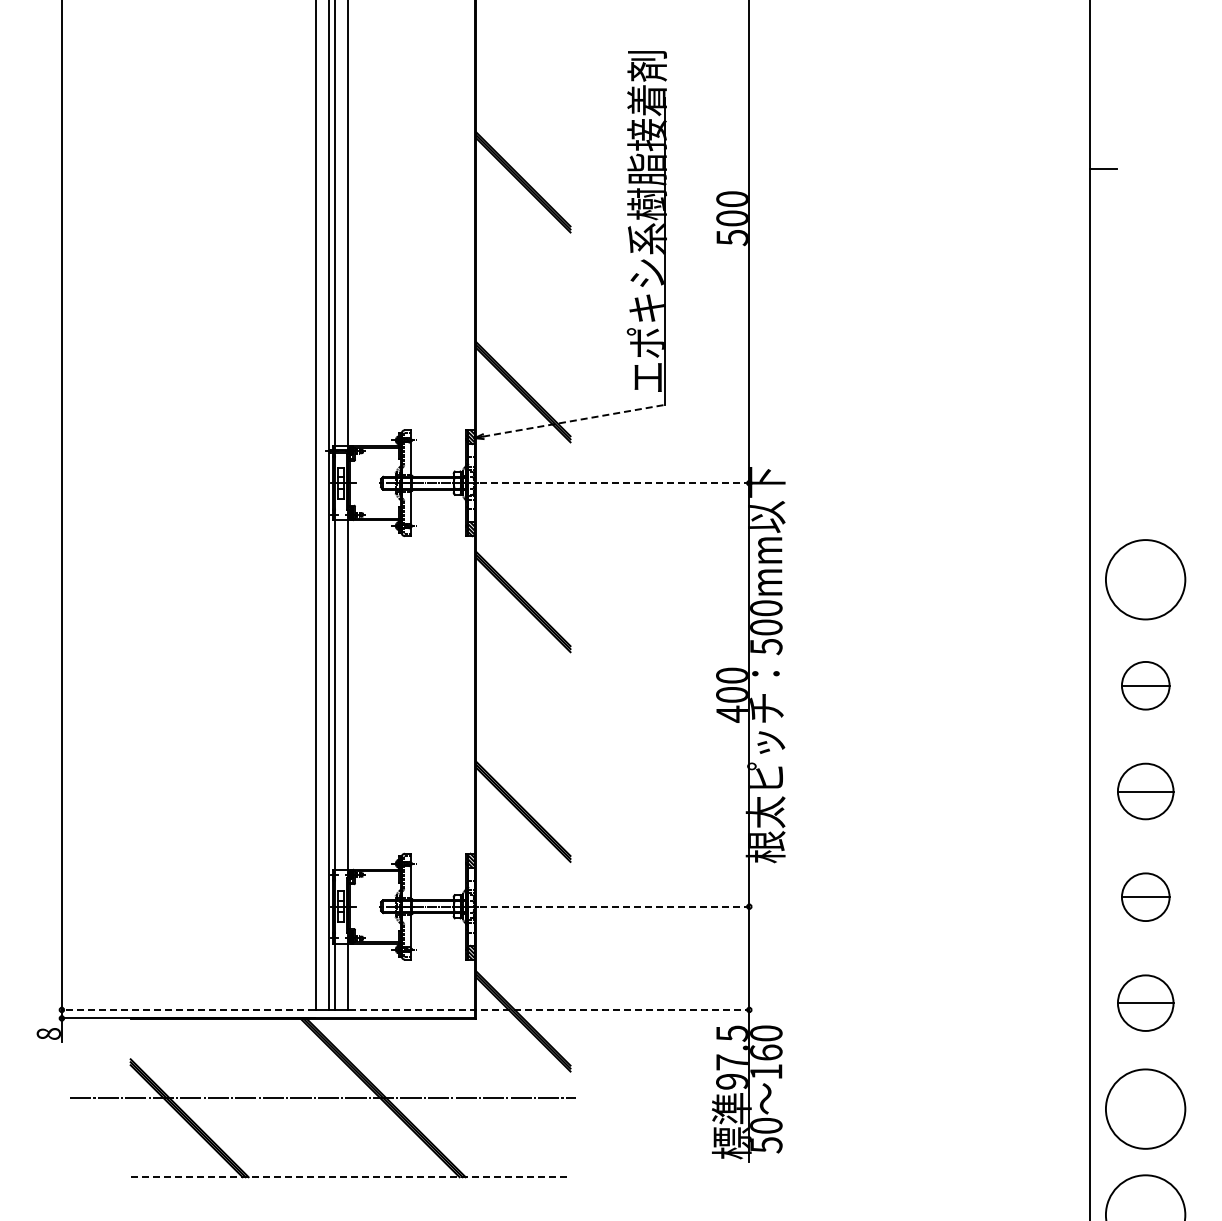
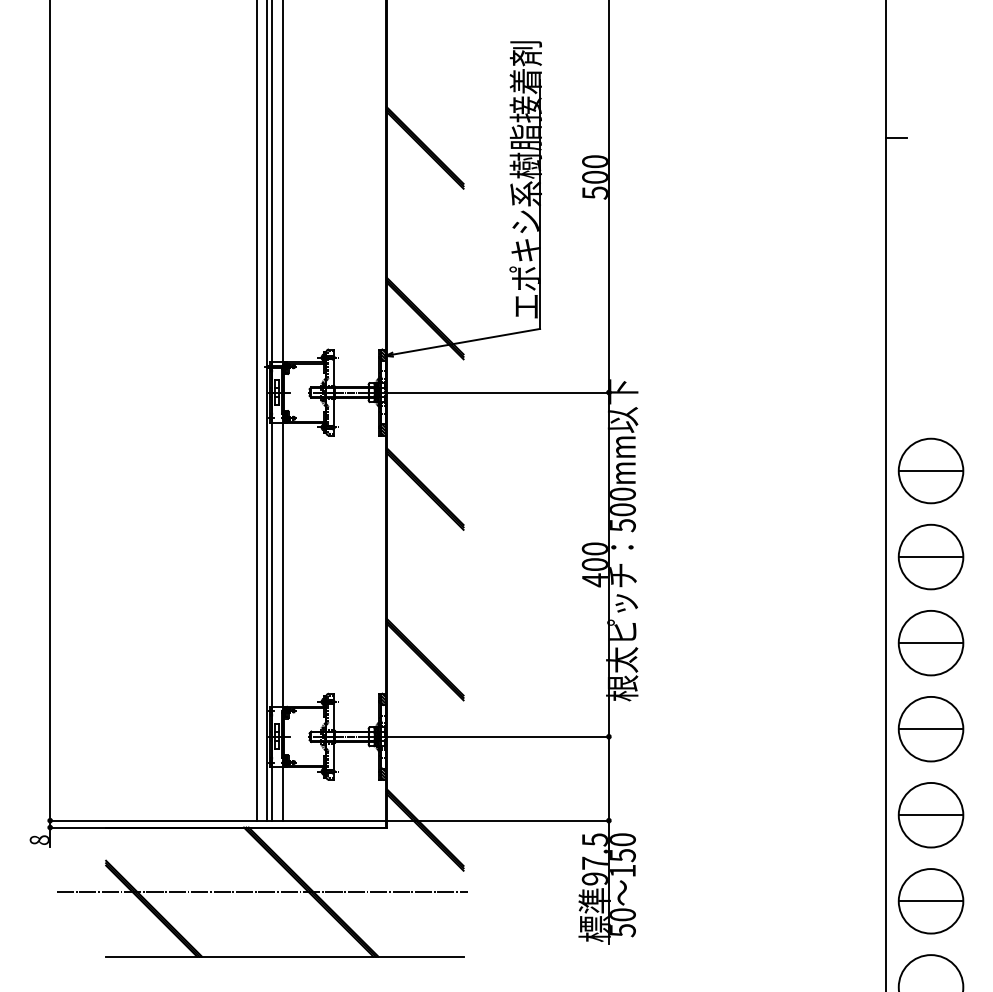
line: (574, 420) -> (466, 341), dashed -> solid
line: (615, 483) -> (500, 392), dashed -> solid
line: (1145, 579) -> (930, 470), added
part: (1145, 685) -> (930, 556), size x1.67
part: (1145, 791) -> (930, 643), size x1.43
part: (1145, 896) -> (930, 728), size x1.67
line: (615, 906) -> (500, 736), dashed -> solid
part: (1145, 1002) -> (930, 814), size x1.43
line: (187, 1009) -> (152, 820), dashed -> solid
line: (549, 1009) -> (446, 820), dashed -> solid
text: (766, 1052) -> (622, 855), 160 -> 150
line: (1145, 1109) -> (930, 901), added
line: (350, 1177) -> (284, 956), dashed -> solid

